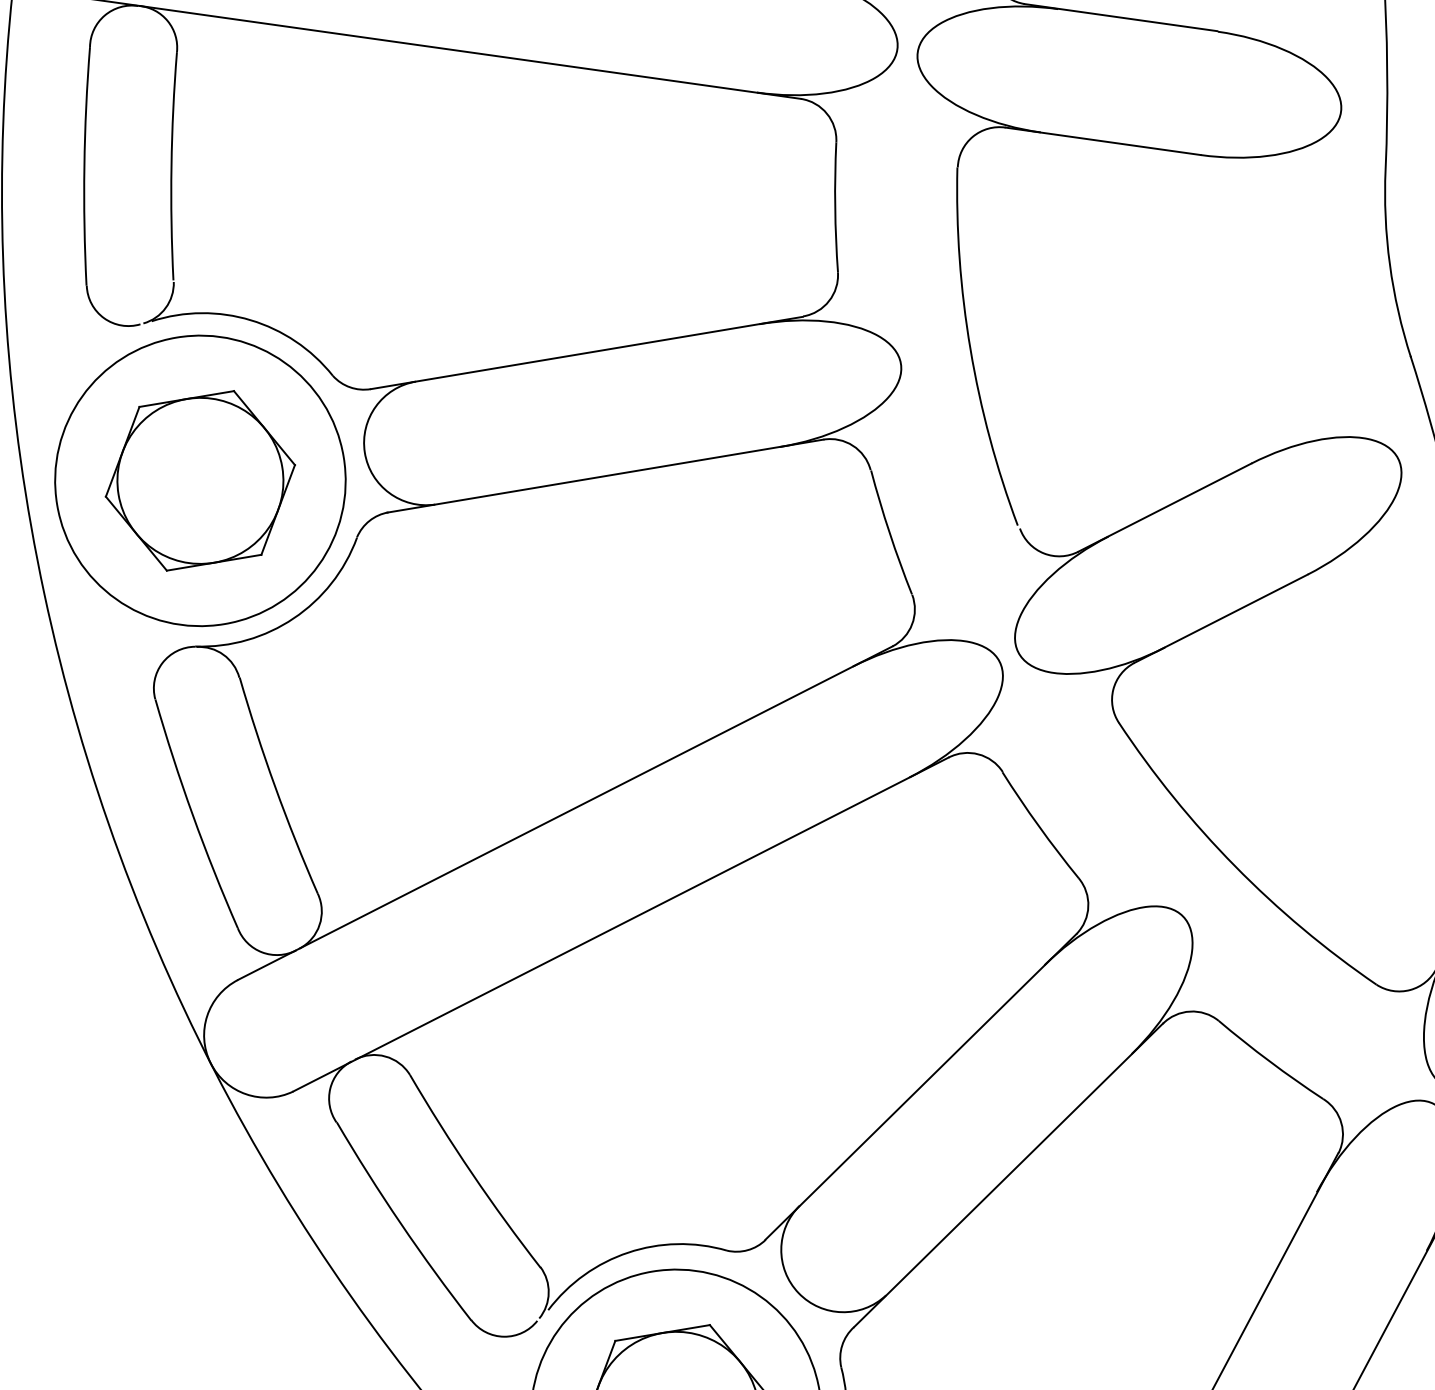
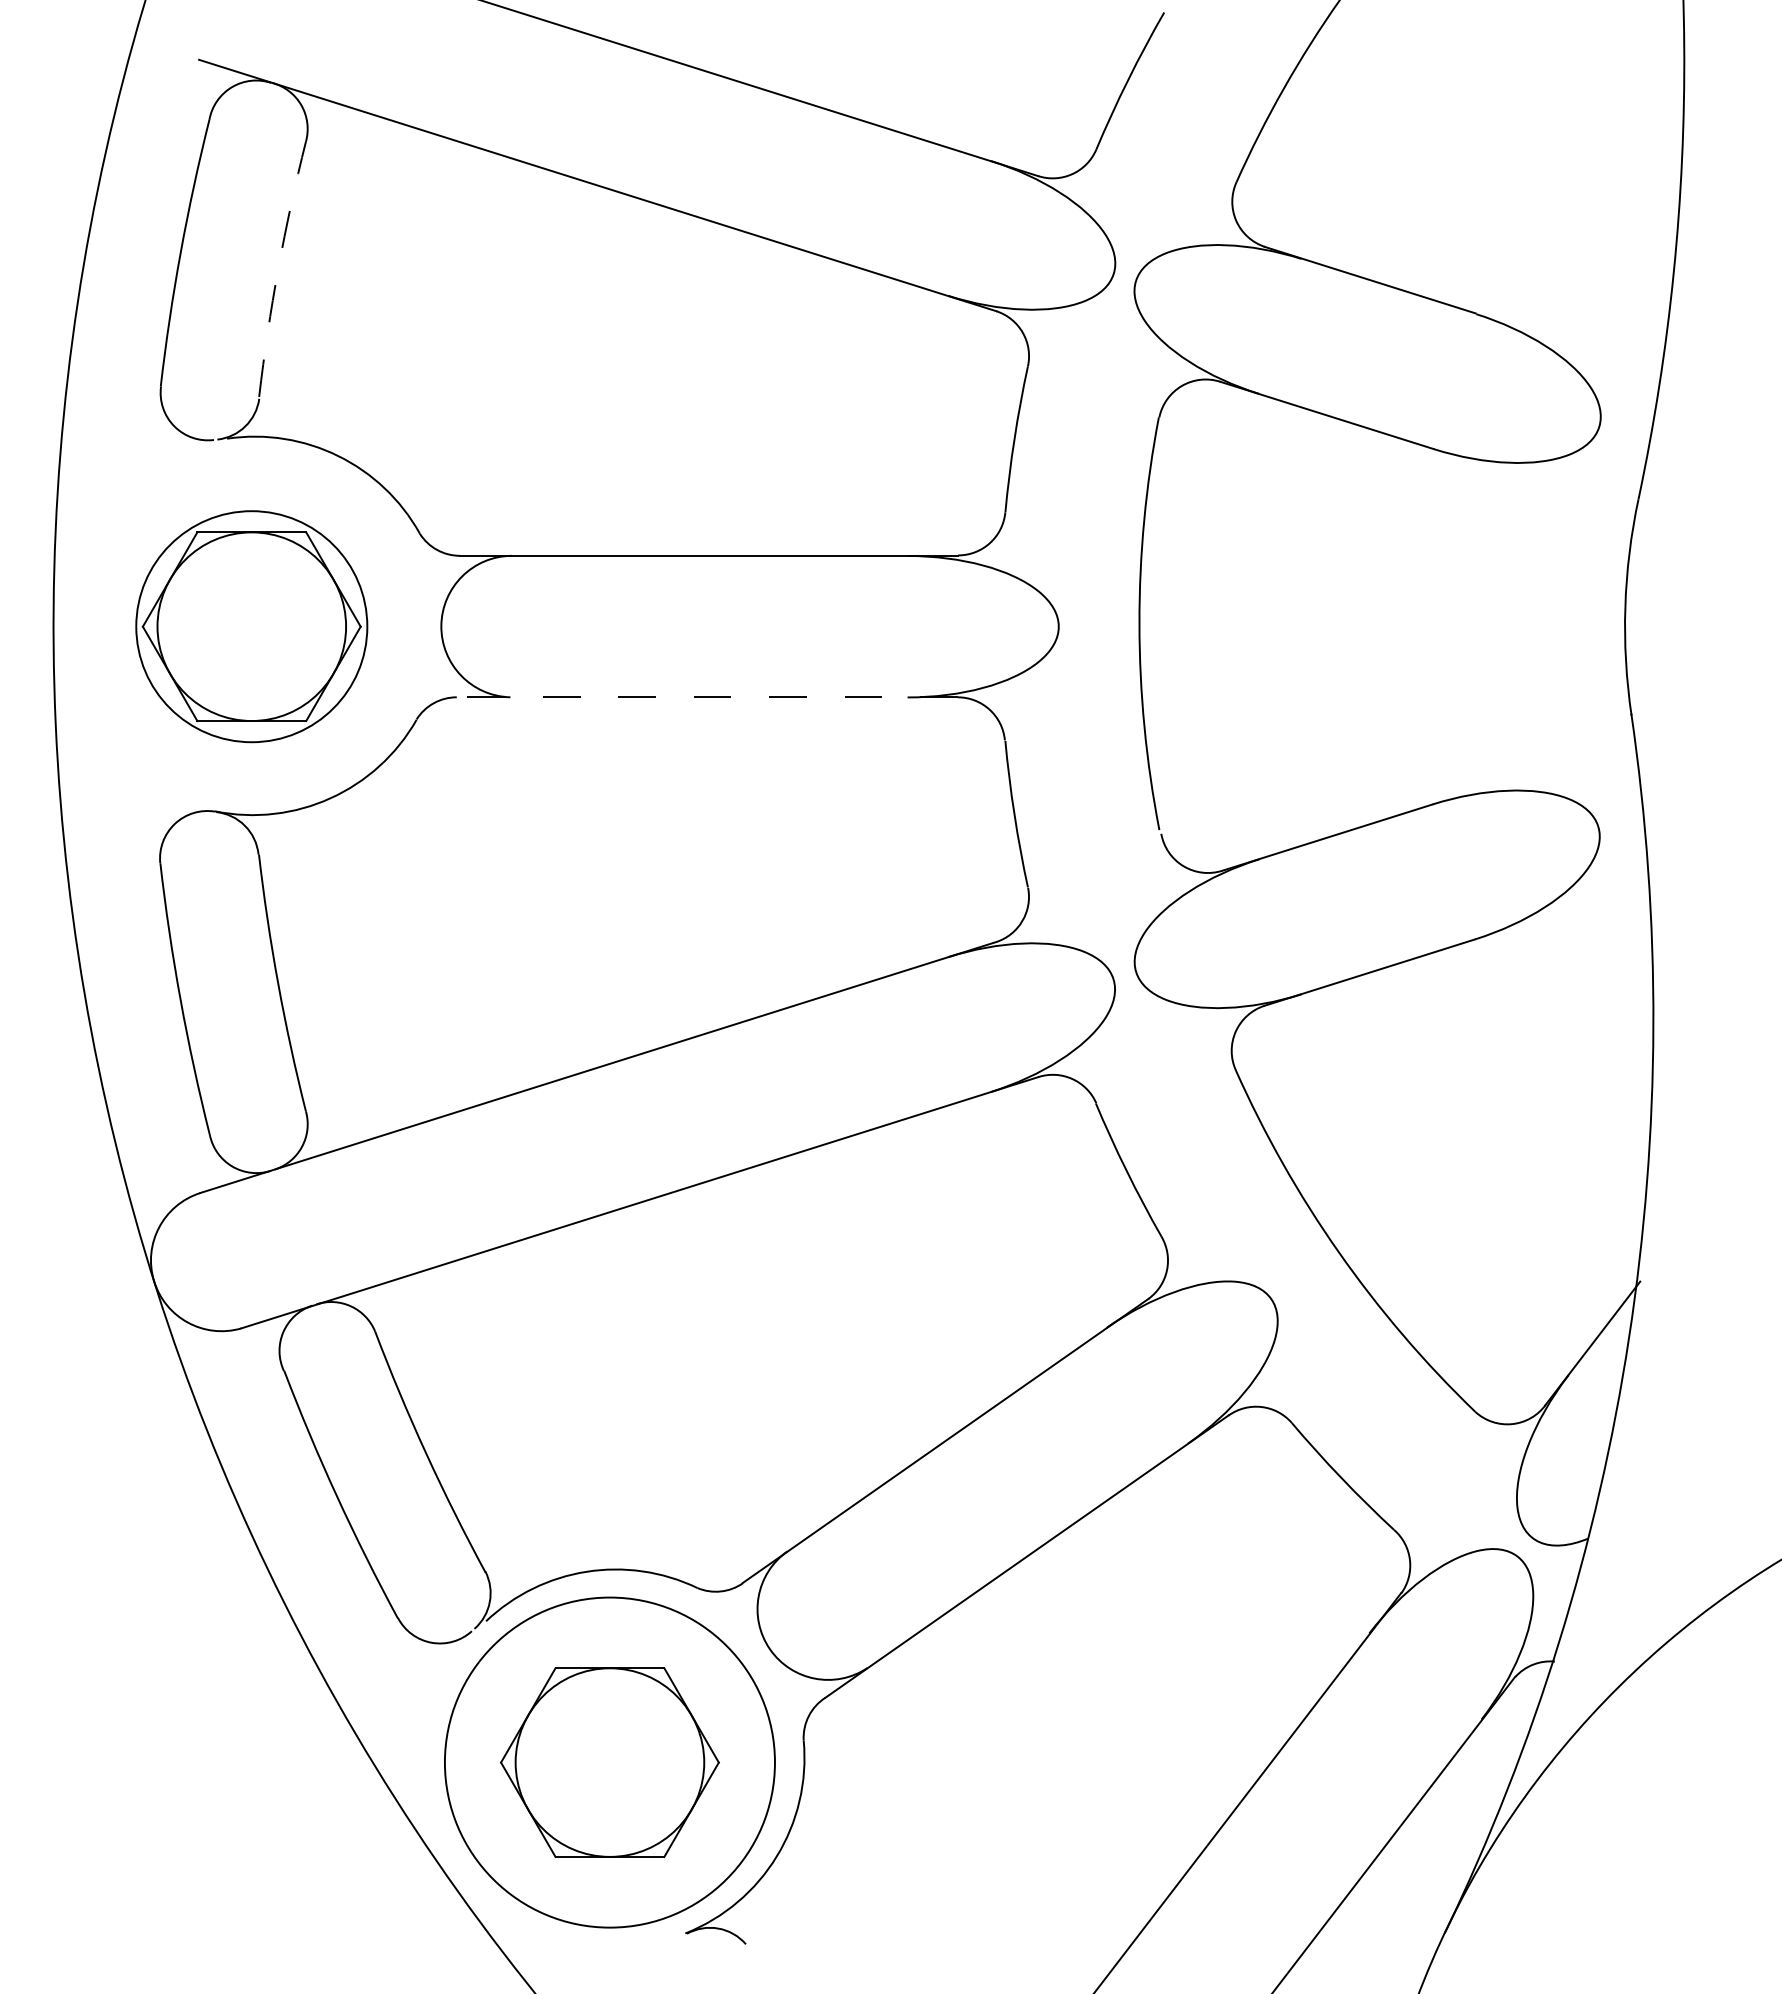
arc: (171, 166) -> (278, 268), solid -> dashed
line: (604, 476) -> (705, 697), solid -> dashed
circle: (200, 480) -> (251, 626), size x0.7

